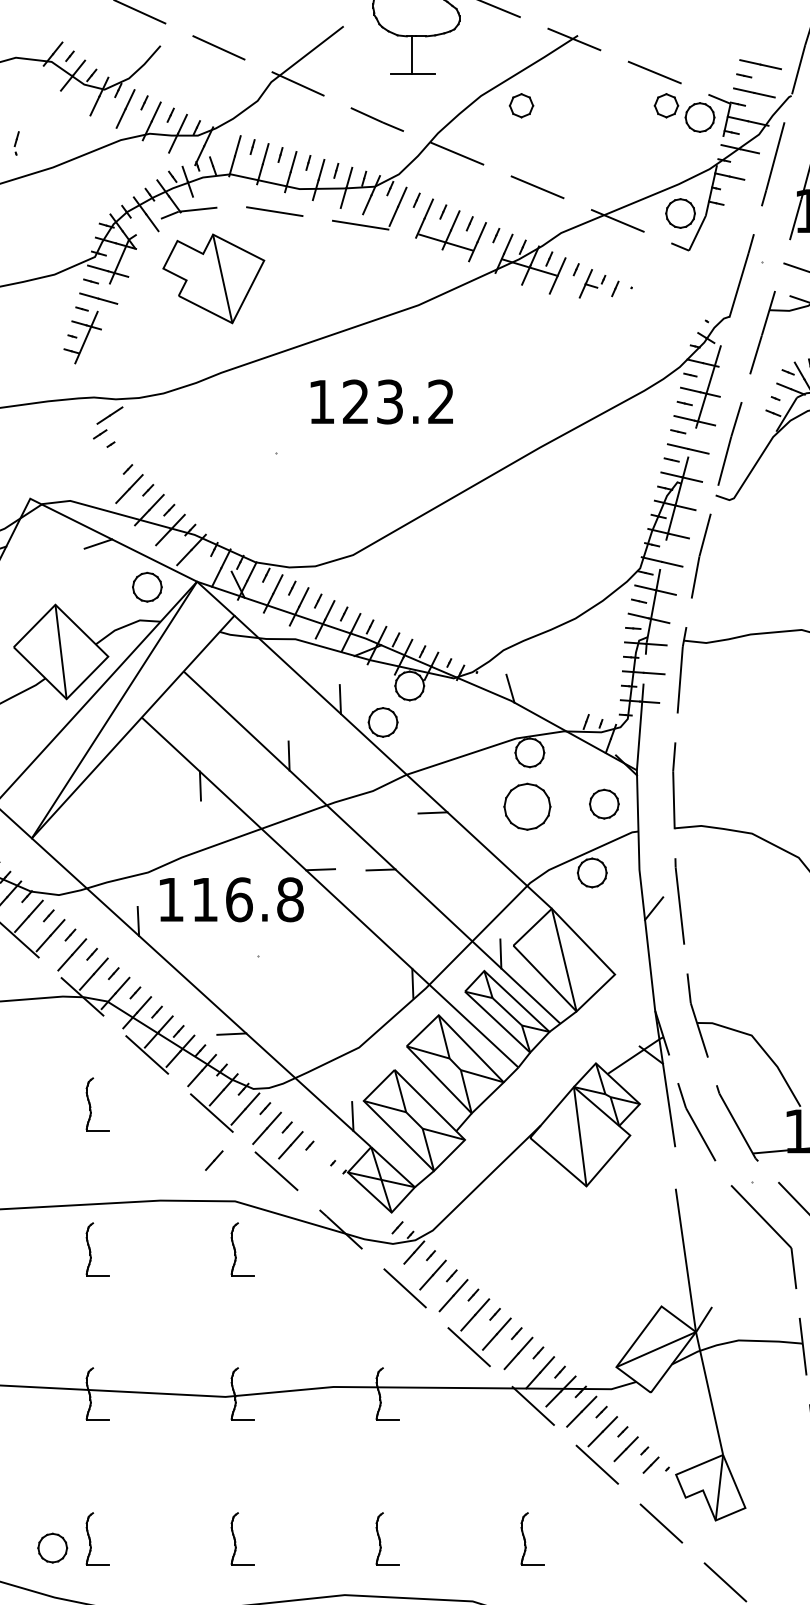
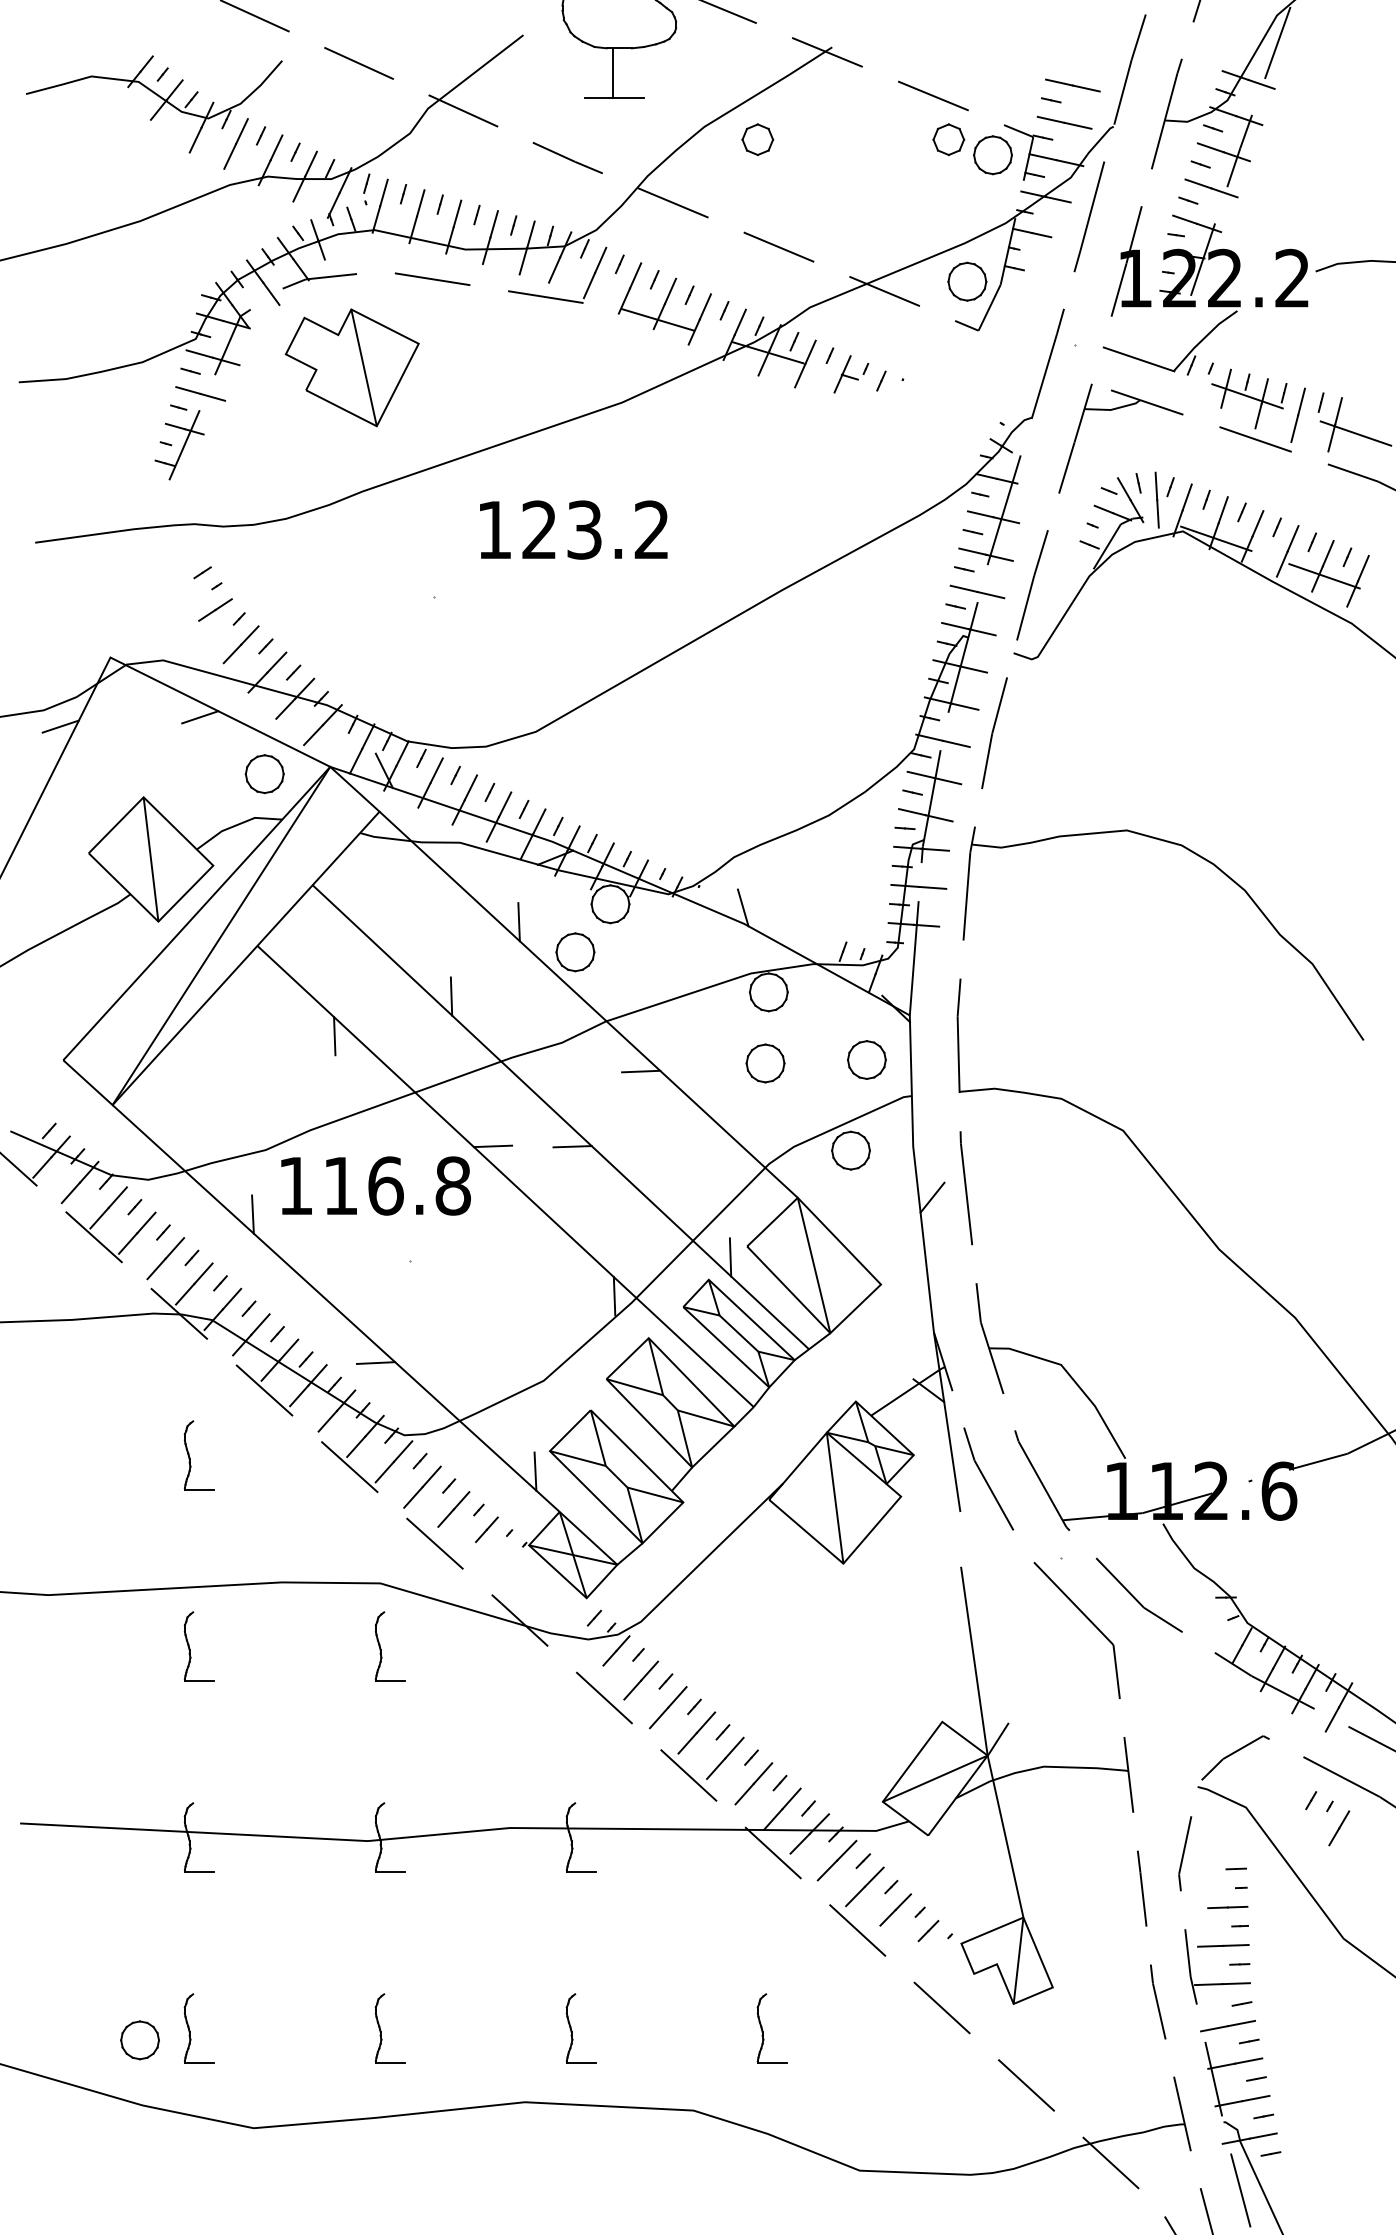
part: (16, 143) -> (366, 189), moved
line: (109, 415) -> (215, 609), moved
part: (527, 806) -> (765, 1063), size x0.62
line: (213, 1160) -> (486, 1529), moved

